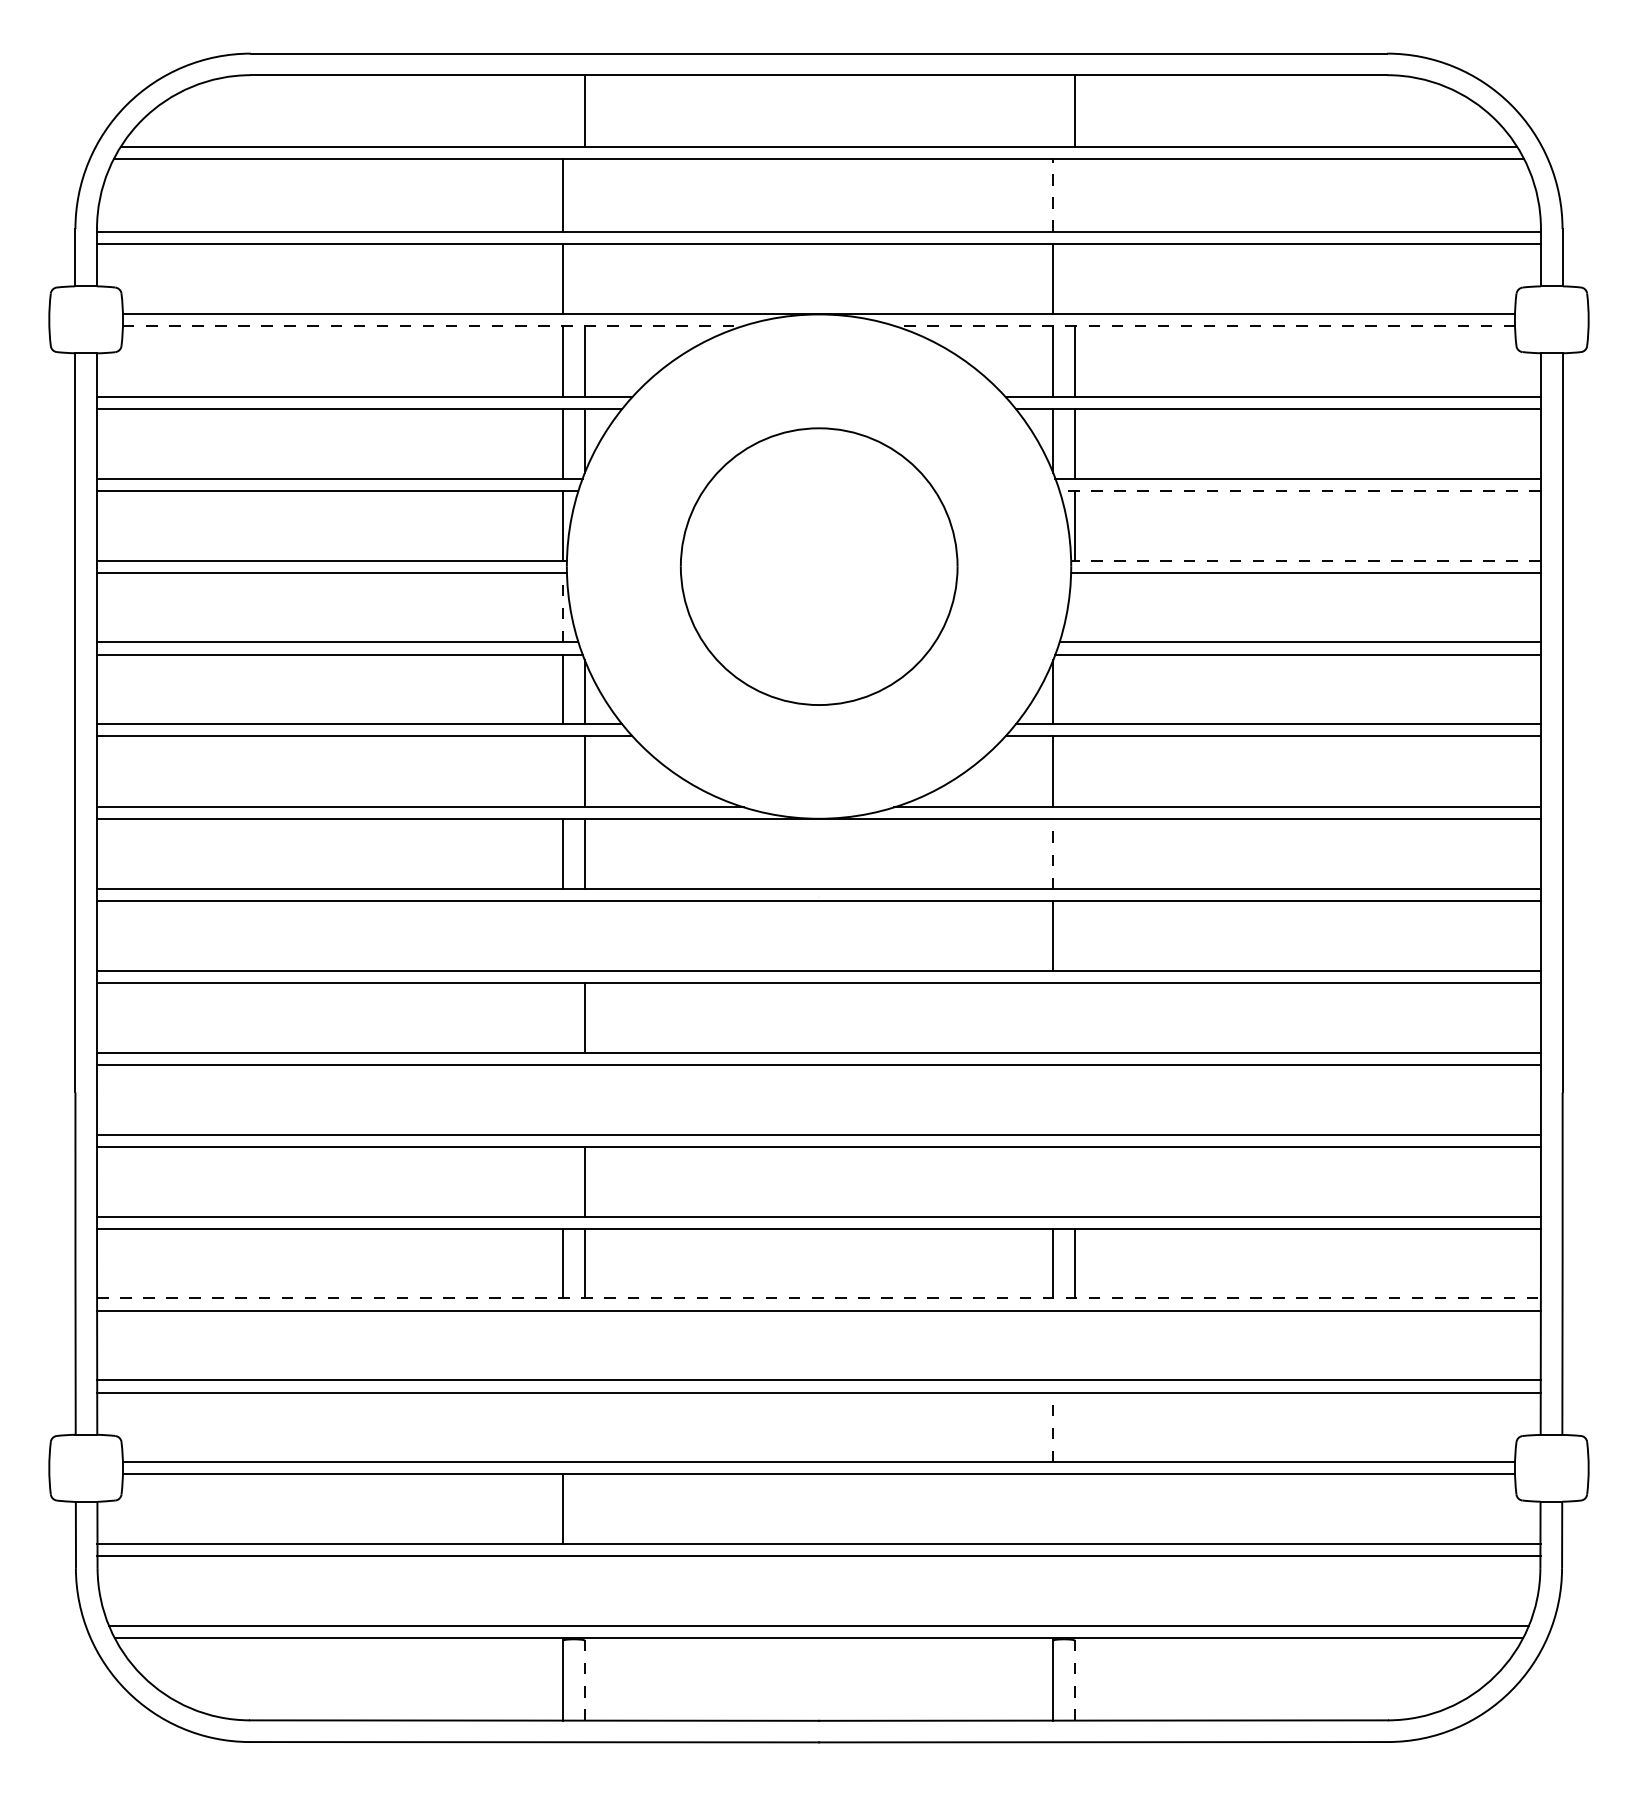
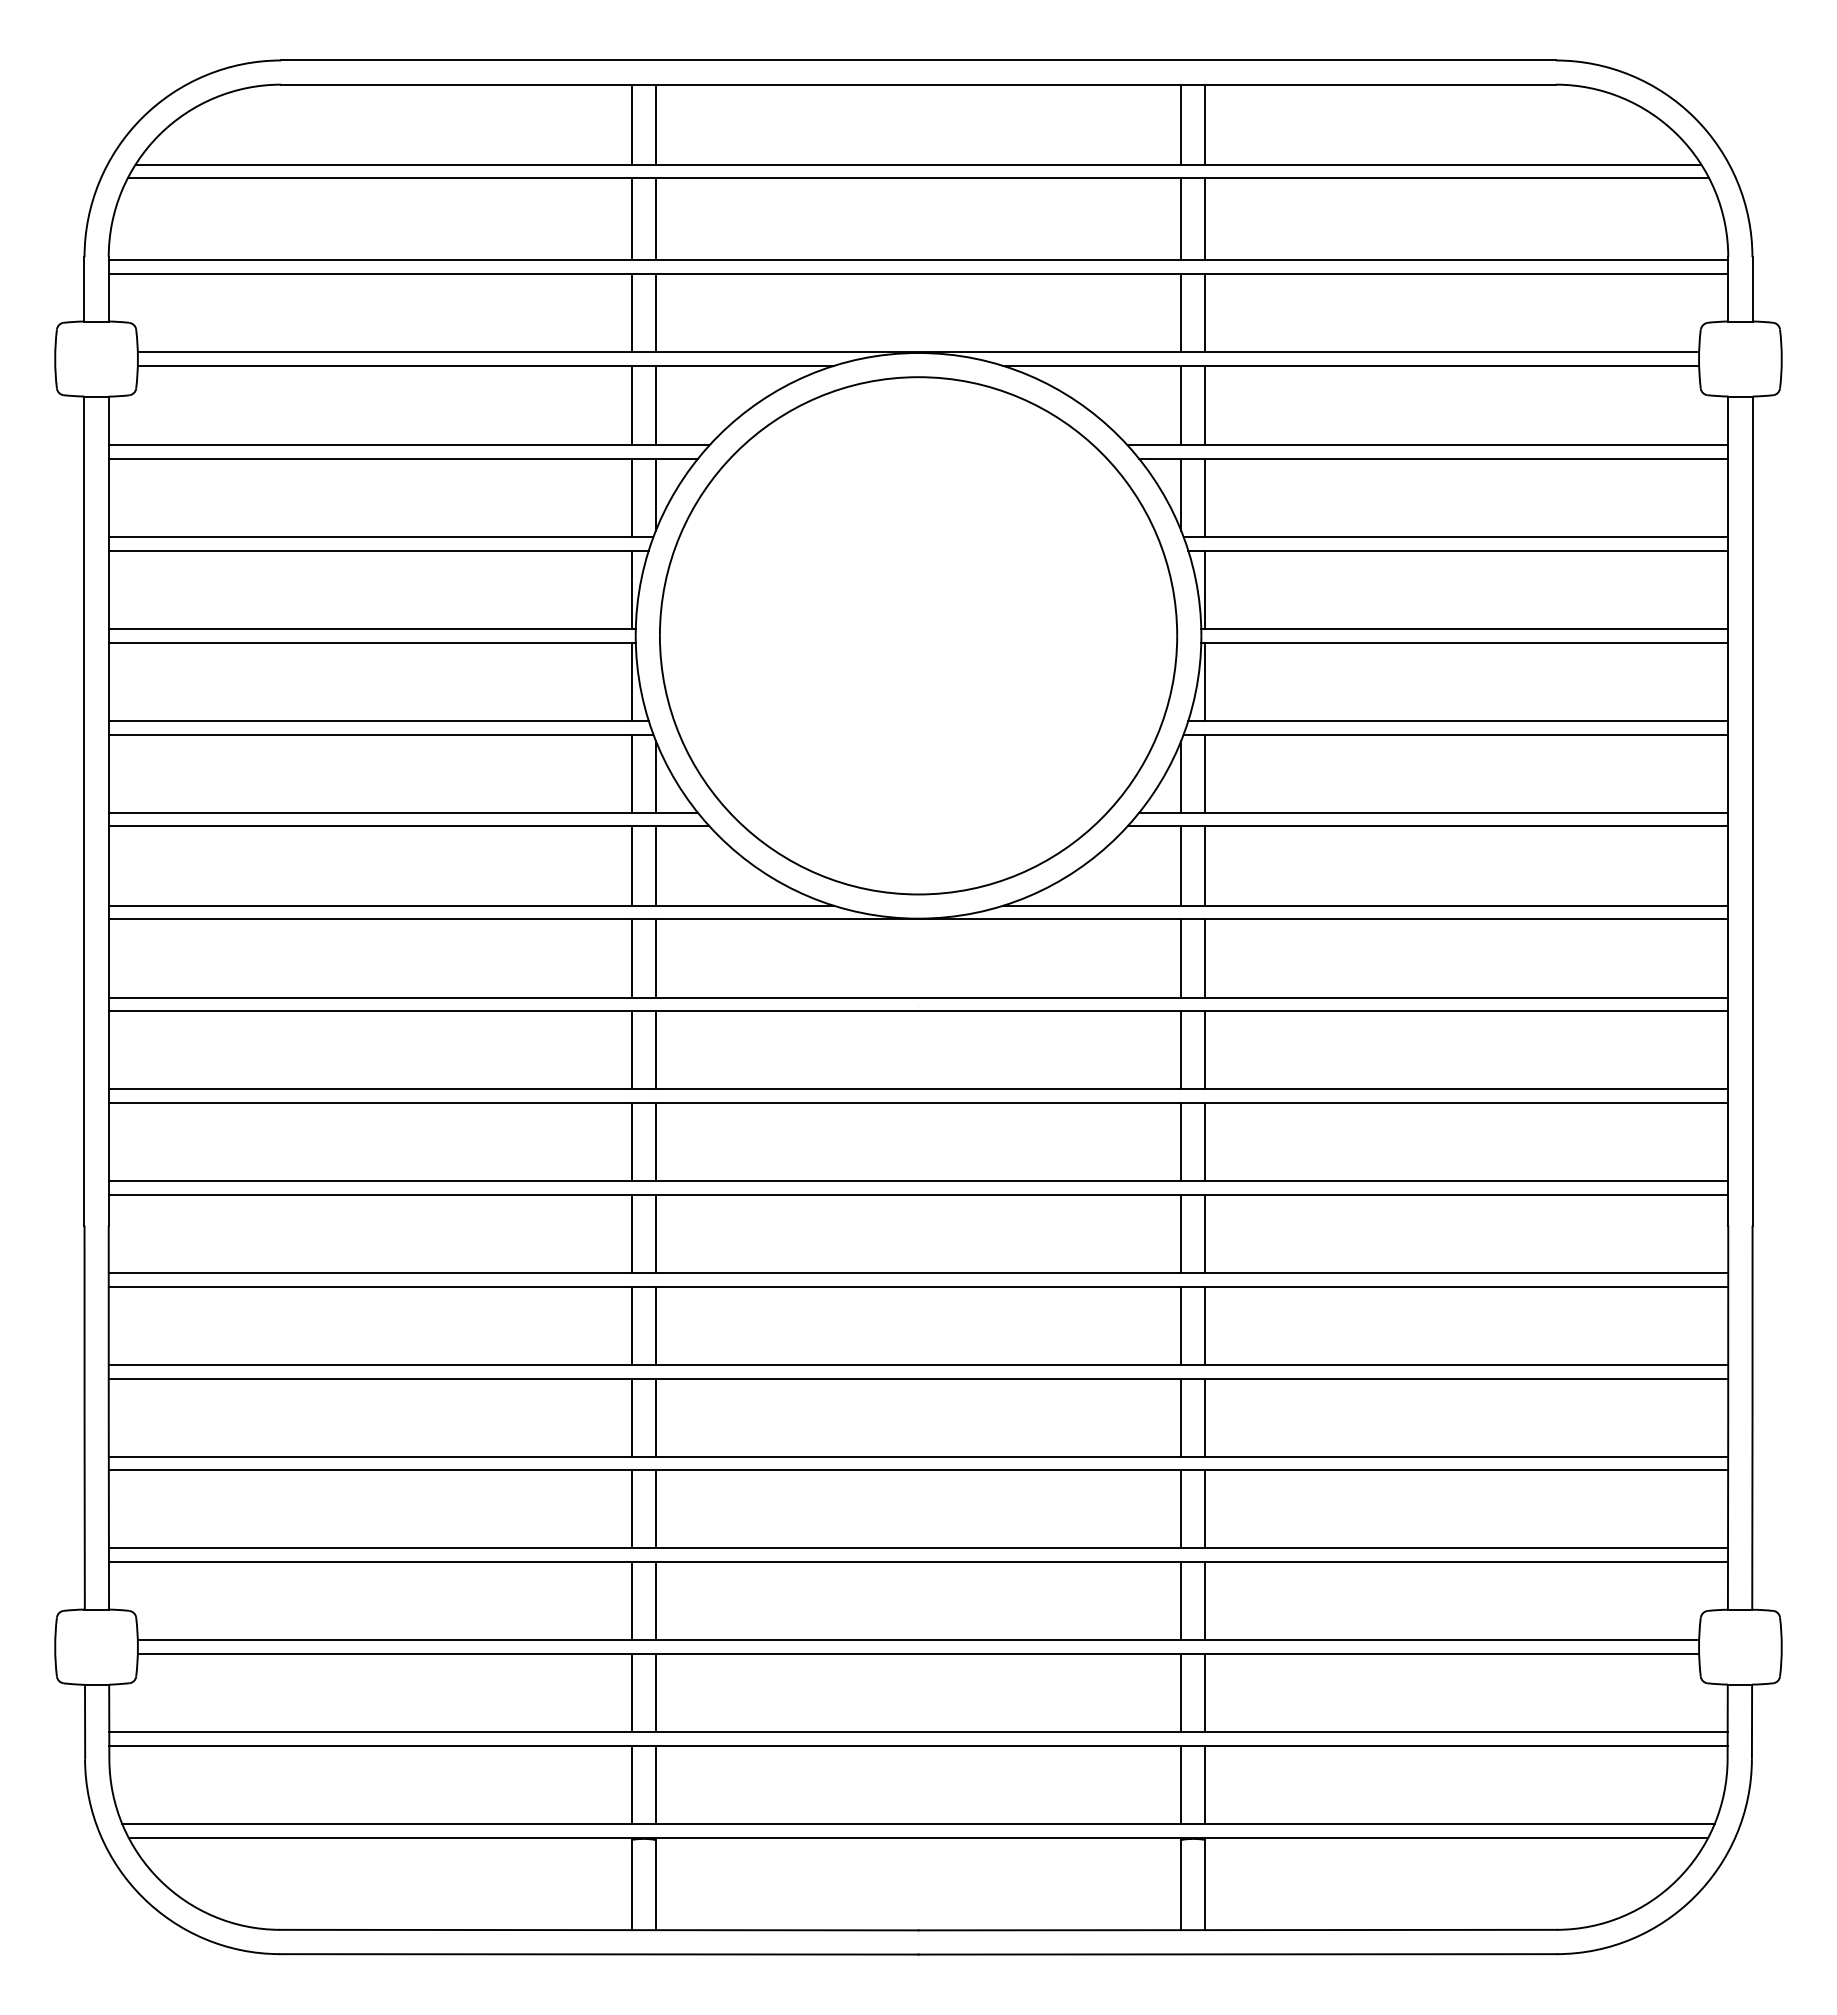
line: (563, 110) -> (631, 124), added
line: (1053, 110) -> (1181, 124), added
line: (584, 195) -> (655, 219), added
line: (1053, 195) -> (1181, 219), dashed -> solid
line: (1074, 195) -> (1205, 219), added
line: (584, 279) -> (655, 313), added
line: (1074, 279) -> (1205, 313), added
line: (433, 325) -> (486, 365), dashed -> solid
line: (1204, 325) -> (1350, 365), dashed -> solid
line: (1300, 490) -> (1458, 550), dashed -> solid
line: (1305, 560) -> (1464, 628), dashed -> solid
part: (819, 566) -> (918, 635), size x1.67
line: (563, 607) -> (631, 681), dashed -> solid
line: (1074, 607) -> (1205, 681), added
line: (1074, 689) -> (1205, 773), added
line: (563, 771) -> (631, 865), added
line: (1074, 771) -> (1205, 865), added
line: (1053, 854) -> (1181, 958), dashed -> solid
line: (1074, 854) -> (1205, 958), added
line: (563, 936) -> (631, 1050), added
line: (584, 936) -> (655, 1050), added
line: (1074, 936) -> (1205, 1050), added
line: (563, 1018) -> (631, 1142), added
line: (1053, 1018) -> (1181, 1142), added
line: (1074, 1018) -> (1205, 1142), added
line: (563, 1099) -> (631, 1233), added
line: (584, 1099) -> (655, 1233), added
line: (1053, 1099) -> (1181, 1233), added
line: (1074, 1099) -> (1205, 1233), added
line: (563, 1181) -> (631, 1325), added
line: (1053, 1181) -> (1181, 1325), added
line: (1074, 1181) -> (1205, 1325), added
line: (819, 1298) -> (918, 1456), dashed -> solid
line: (563, 1345) -> (631, 1509), added
line: (584, 1345) -> (655, 1509), added
line: (1053, 1345) -> (1181, 1509), added
line: (1074, 1345) -> (1205, 1509), added
line: (1053, 1426) -> (1181, 1600), dashed -> solid
line: (563, 1427) -> (631, 1601), added
line: (584, 1427) -> (655, 1601), added
line: (1074, 1427) -> (1205, 1601), added
line: (584, 1509) -> (655, 1693), added
line: (1053, 1509) -> (1181, 1693), added
line: (1074, 1509) -> (1205, 1693), added
line: (563, 1590) -> (631, 1784), added
line: (584, 1590) -> (655, 1784), added
line: (1053, 1590) -> (1181, 1784), added
line: (1074, 1590) -> (1205, 1784), added
line: (584, 1679) -> (655, 1883), dashed -> solid
line: (1074, 1679) -> (1205, 1883), dashed -> solid

